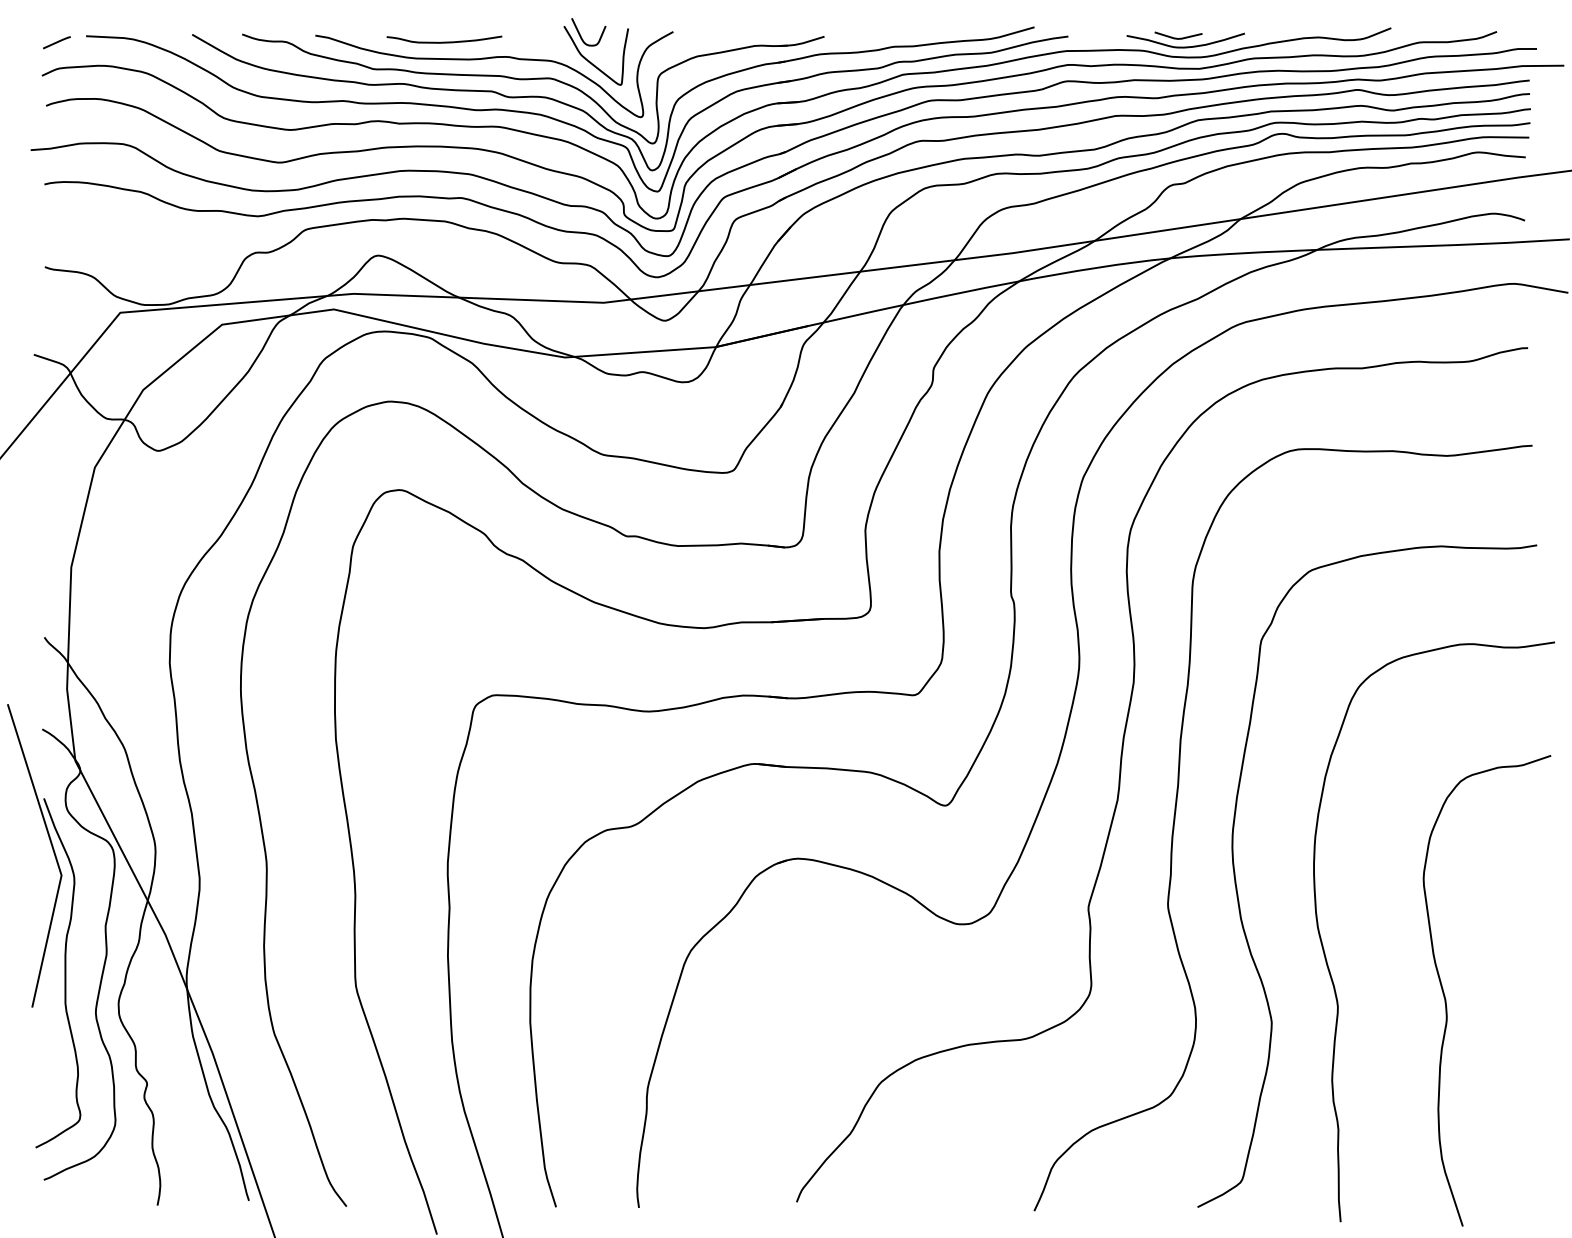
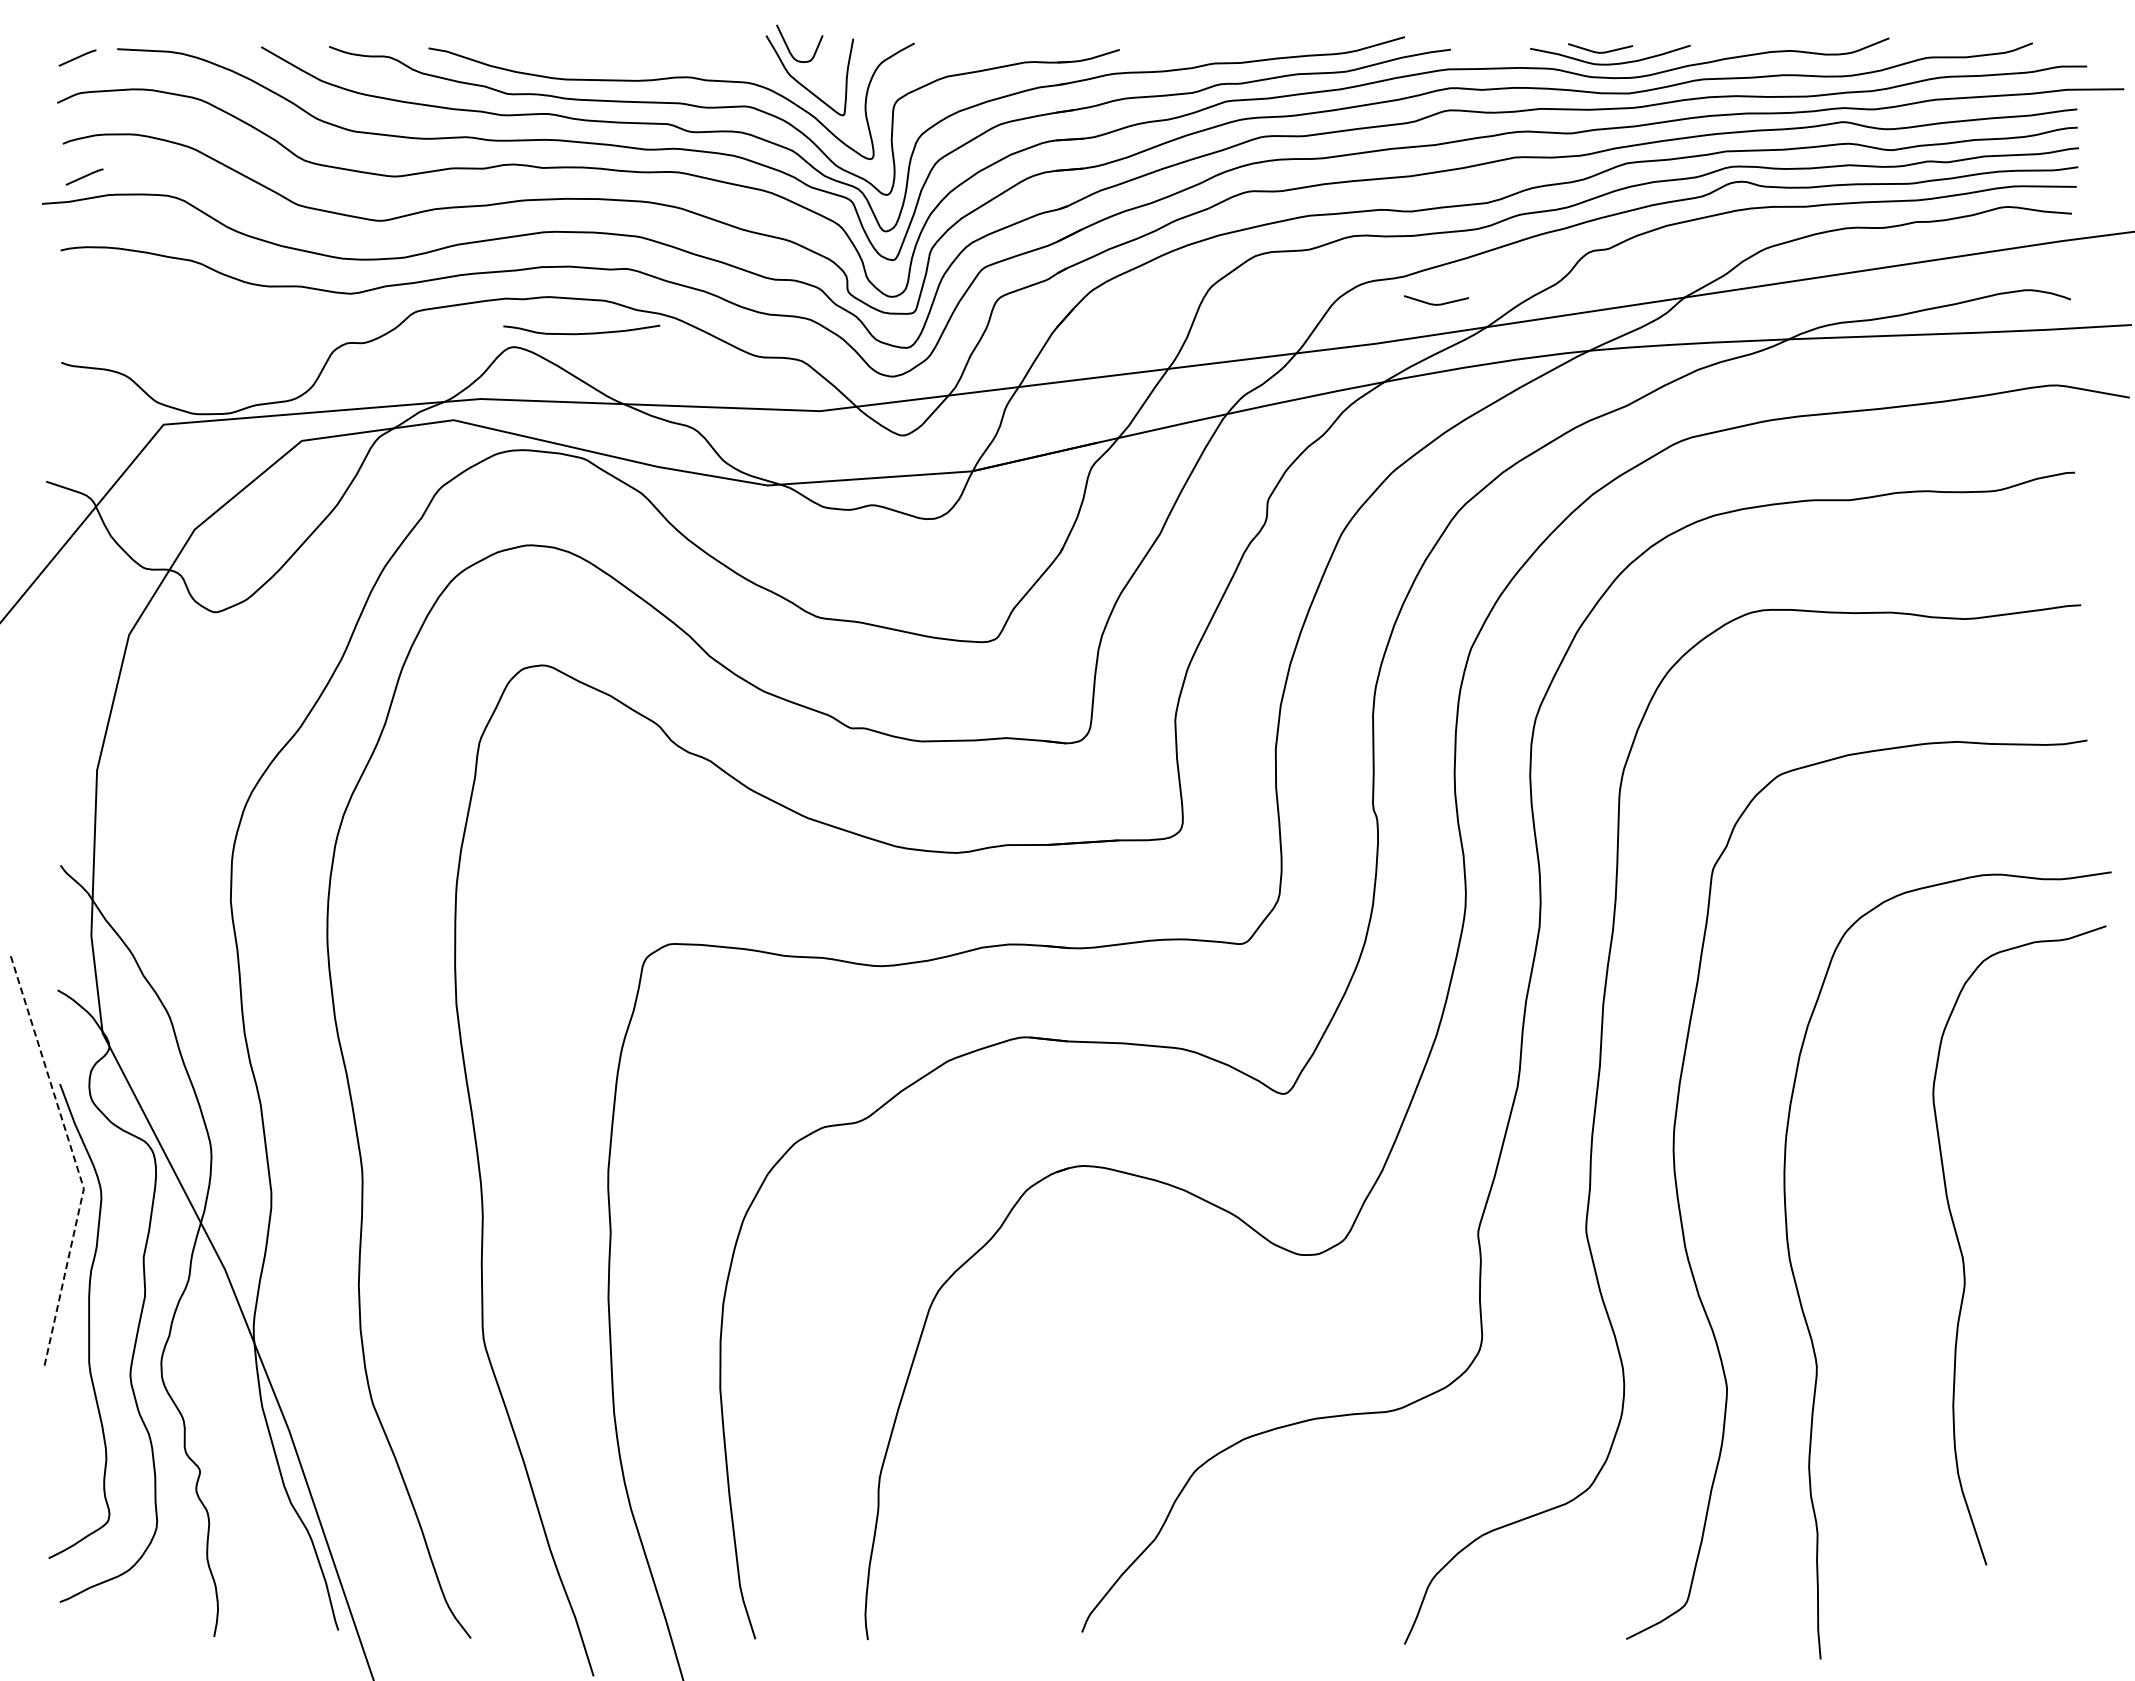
curve: (444, 42) -> (581, 333), moved
line: (62, 129) -> (84, 176), added
line: (1058, 223) -> (1437, 303), added
line: (55, 855) -> (75, 1161), solid -> dashed
curve: (1445, 998) -> (1963, 1255), moved

